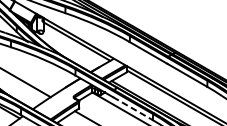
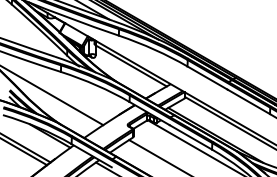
line: (133, 108) -> (191, 137), dashed -> solid

